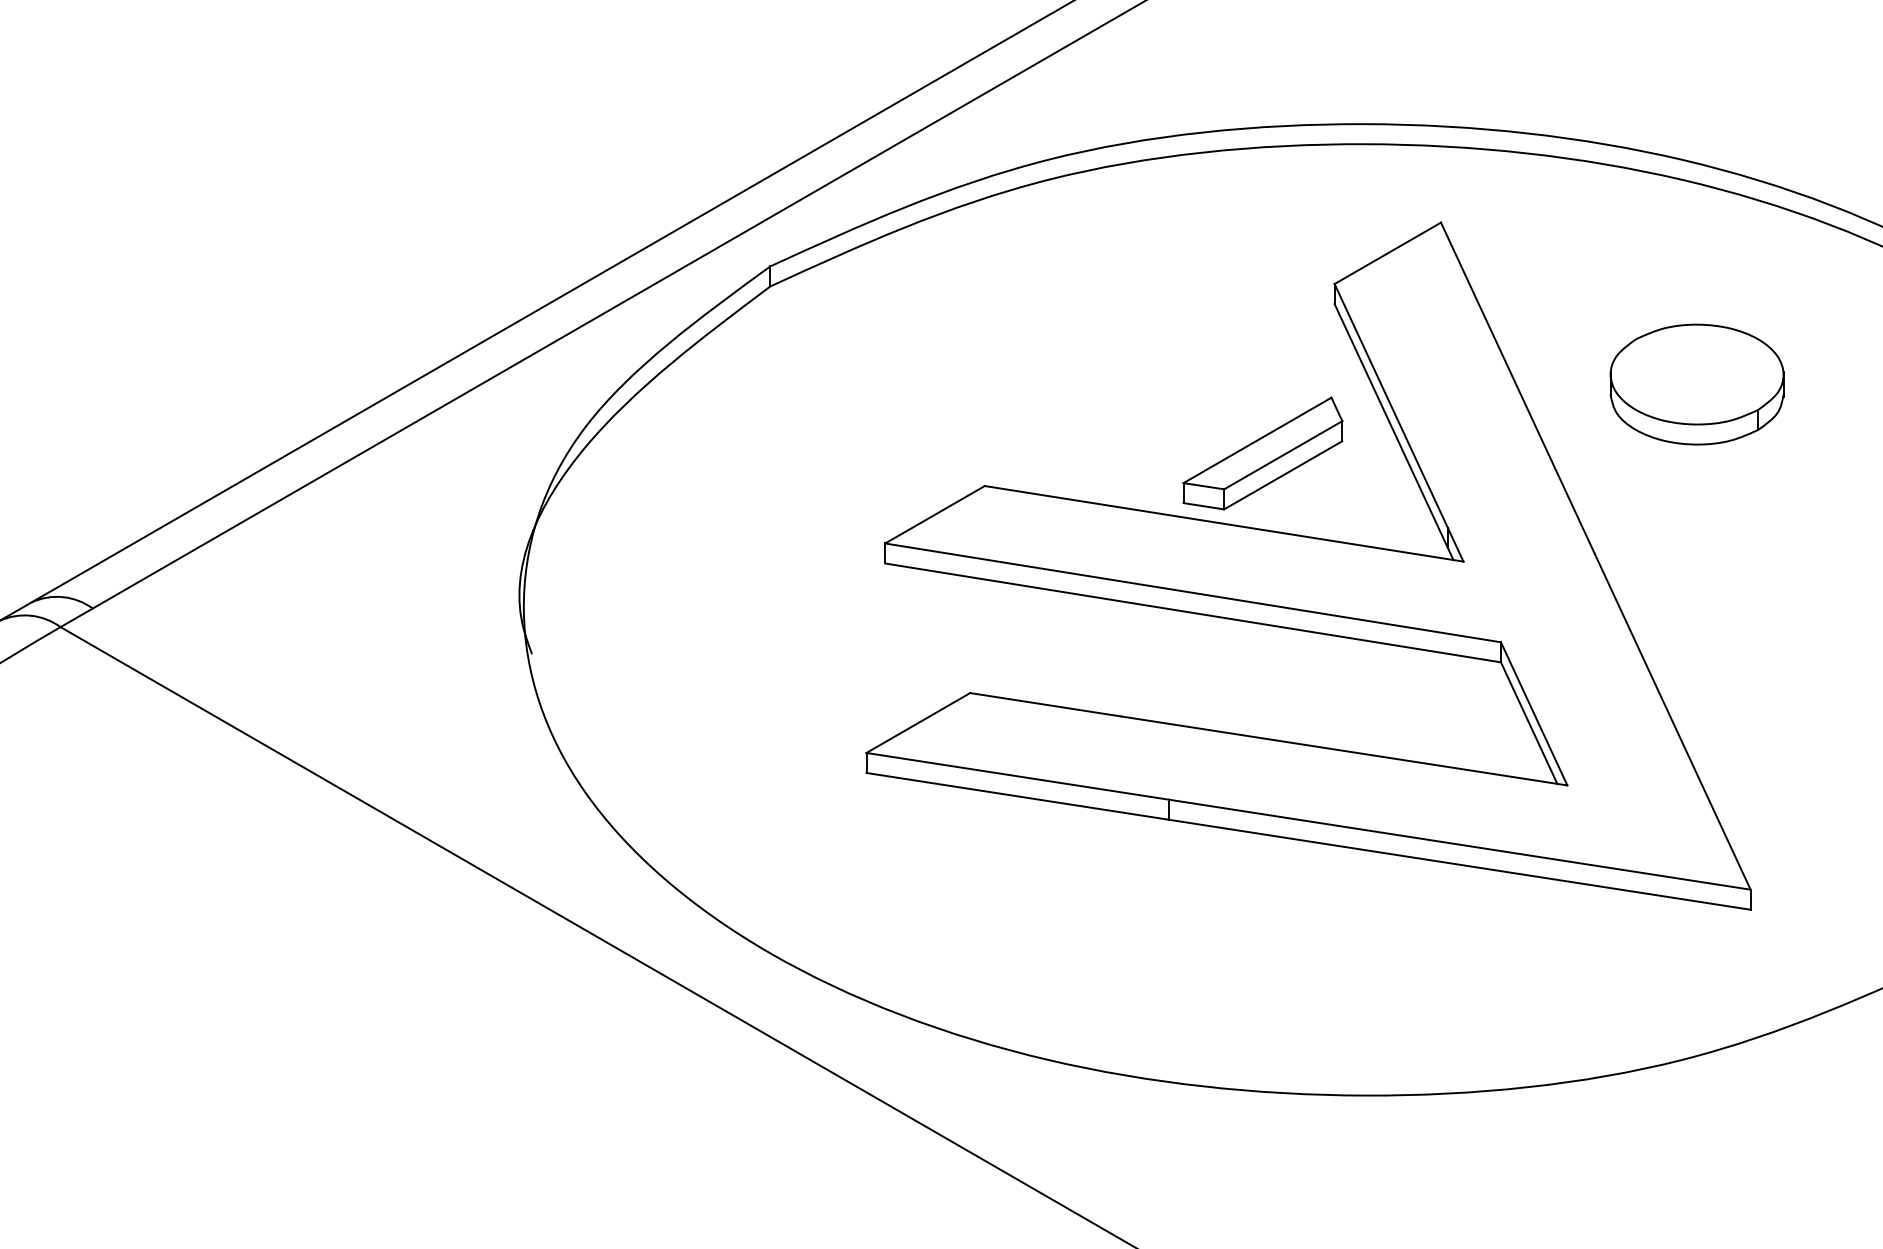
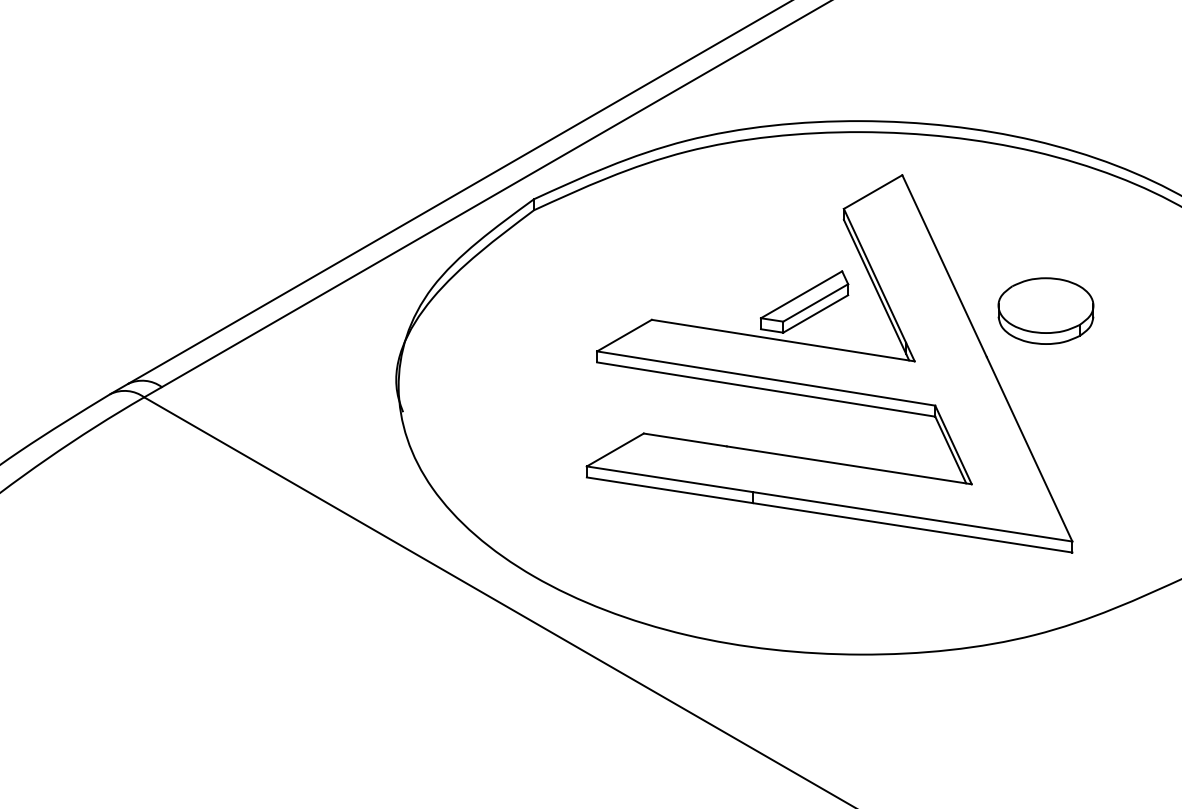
part: (1696, 383) -> (1045, 310), moved

